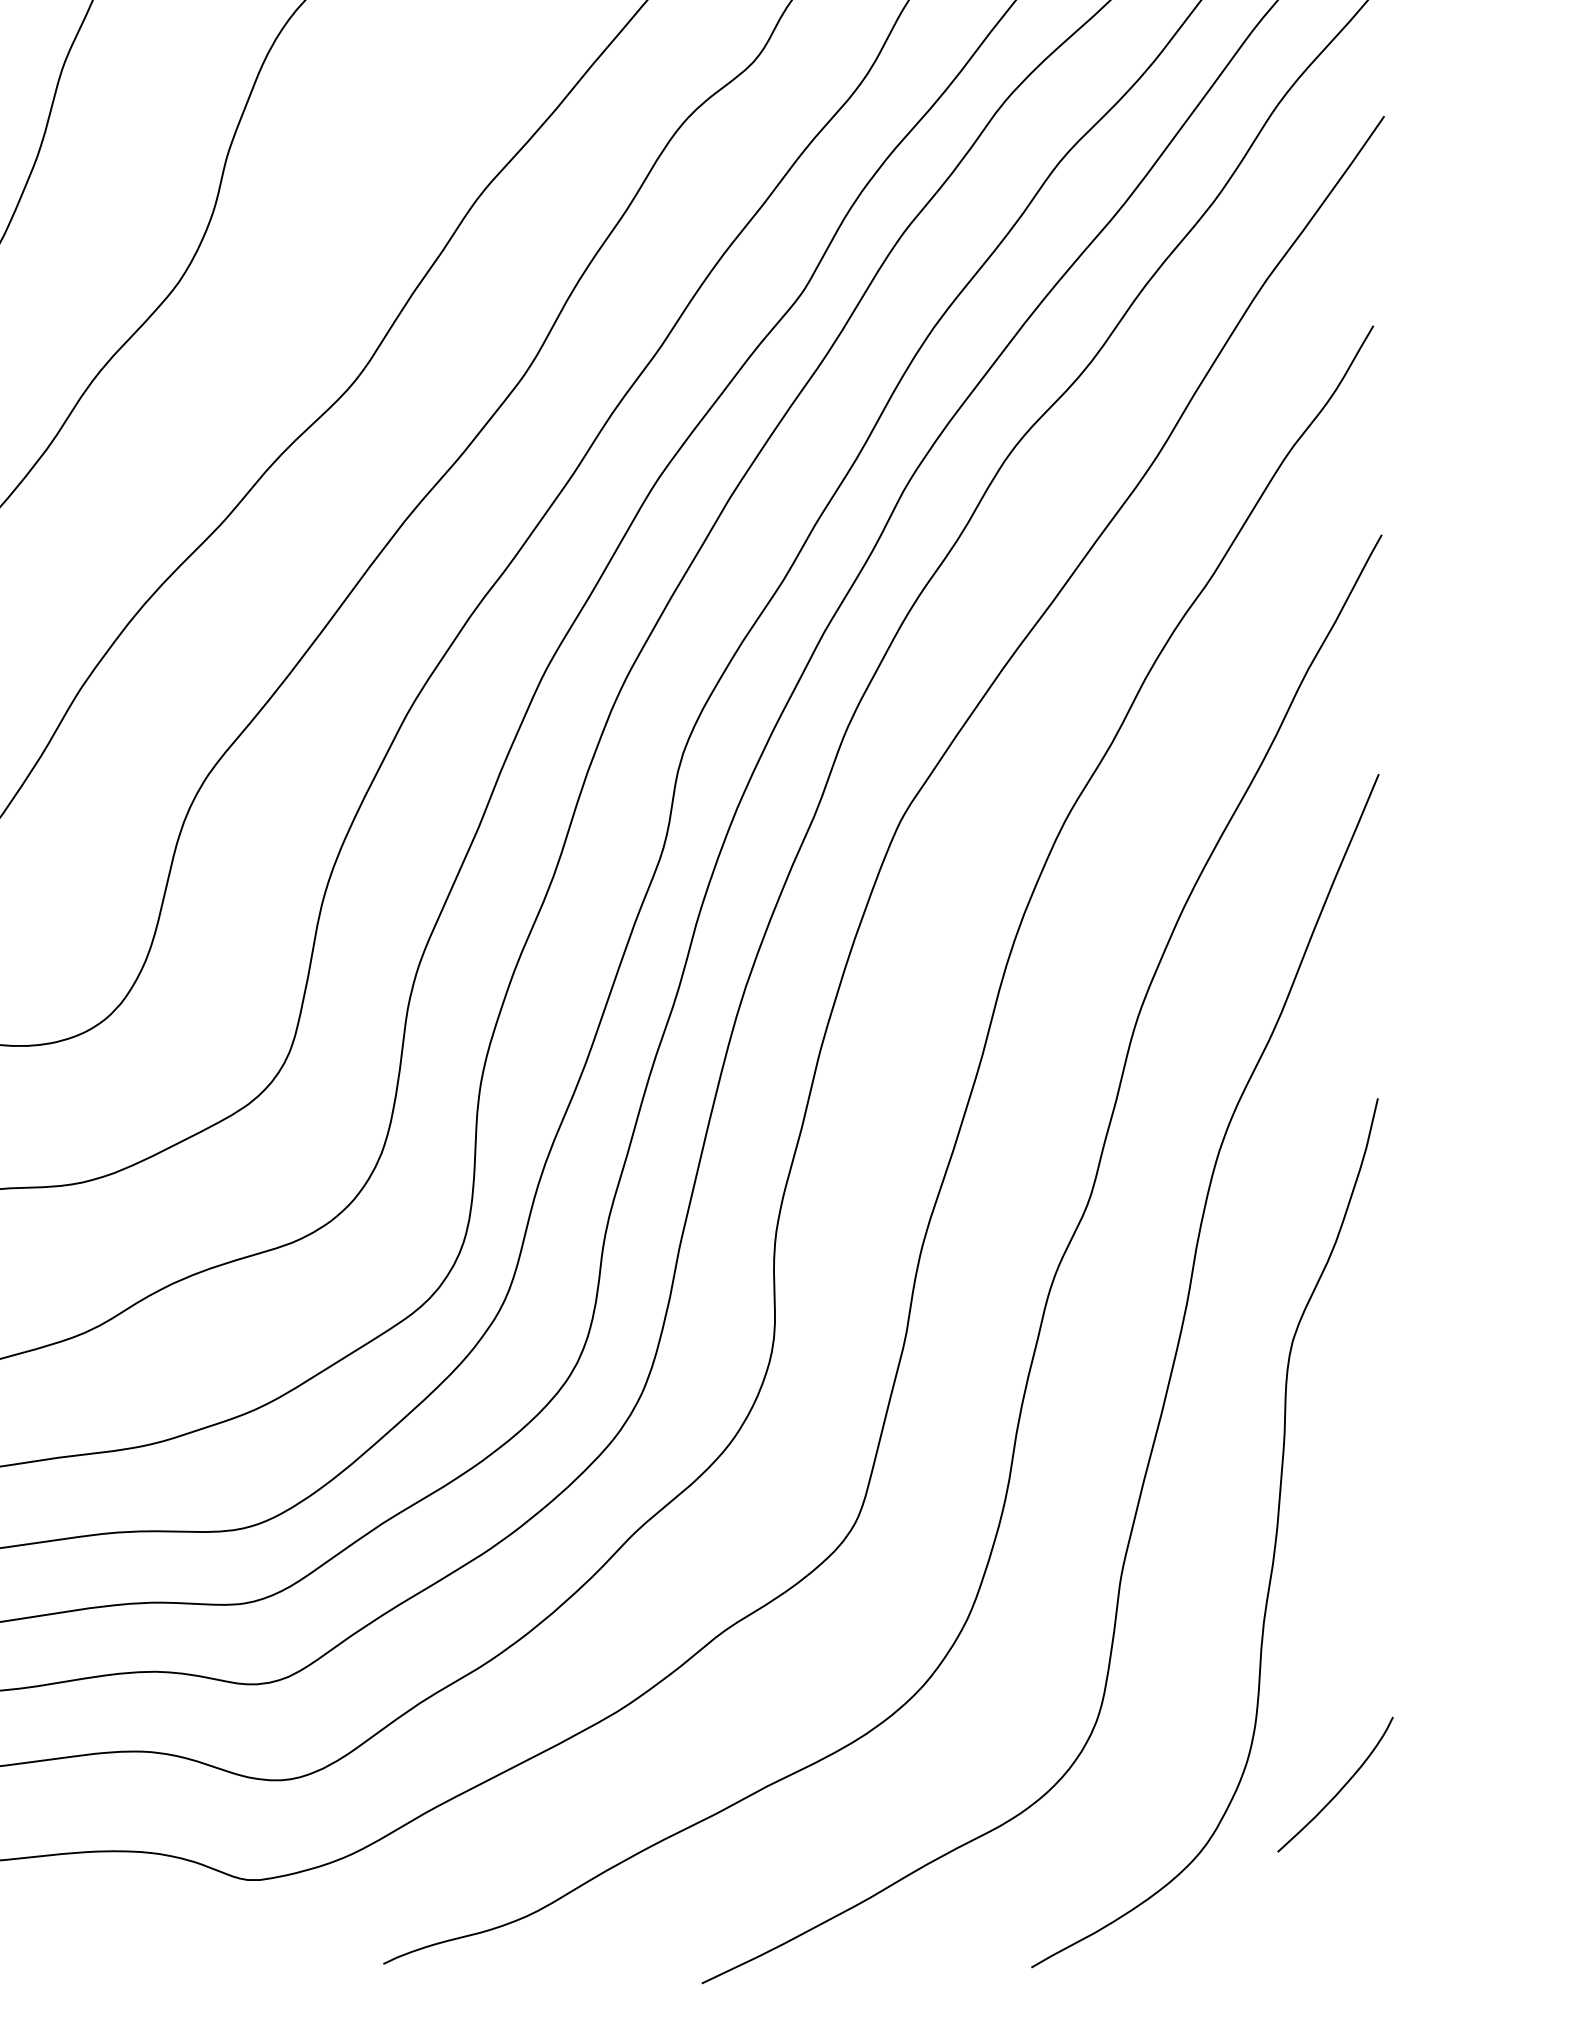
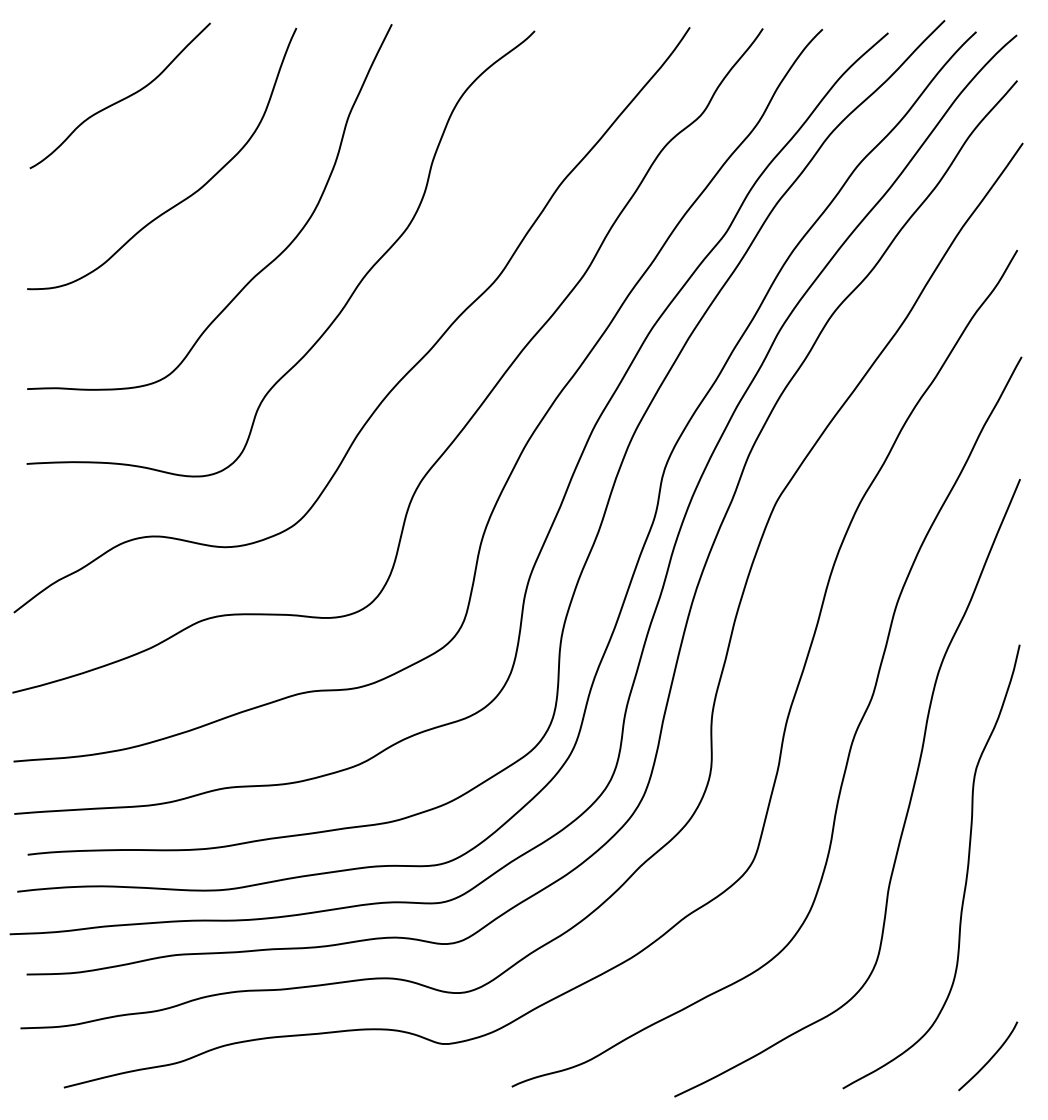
curve: (1340, 1787) -> (990, 1057), moved

